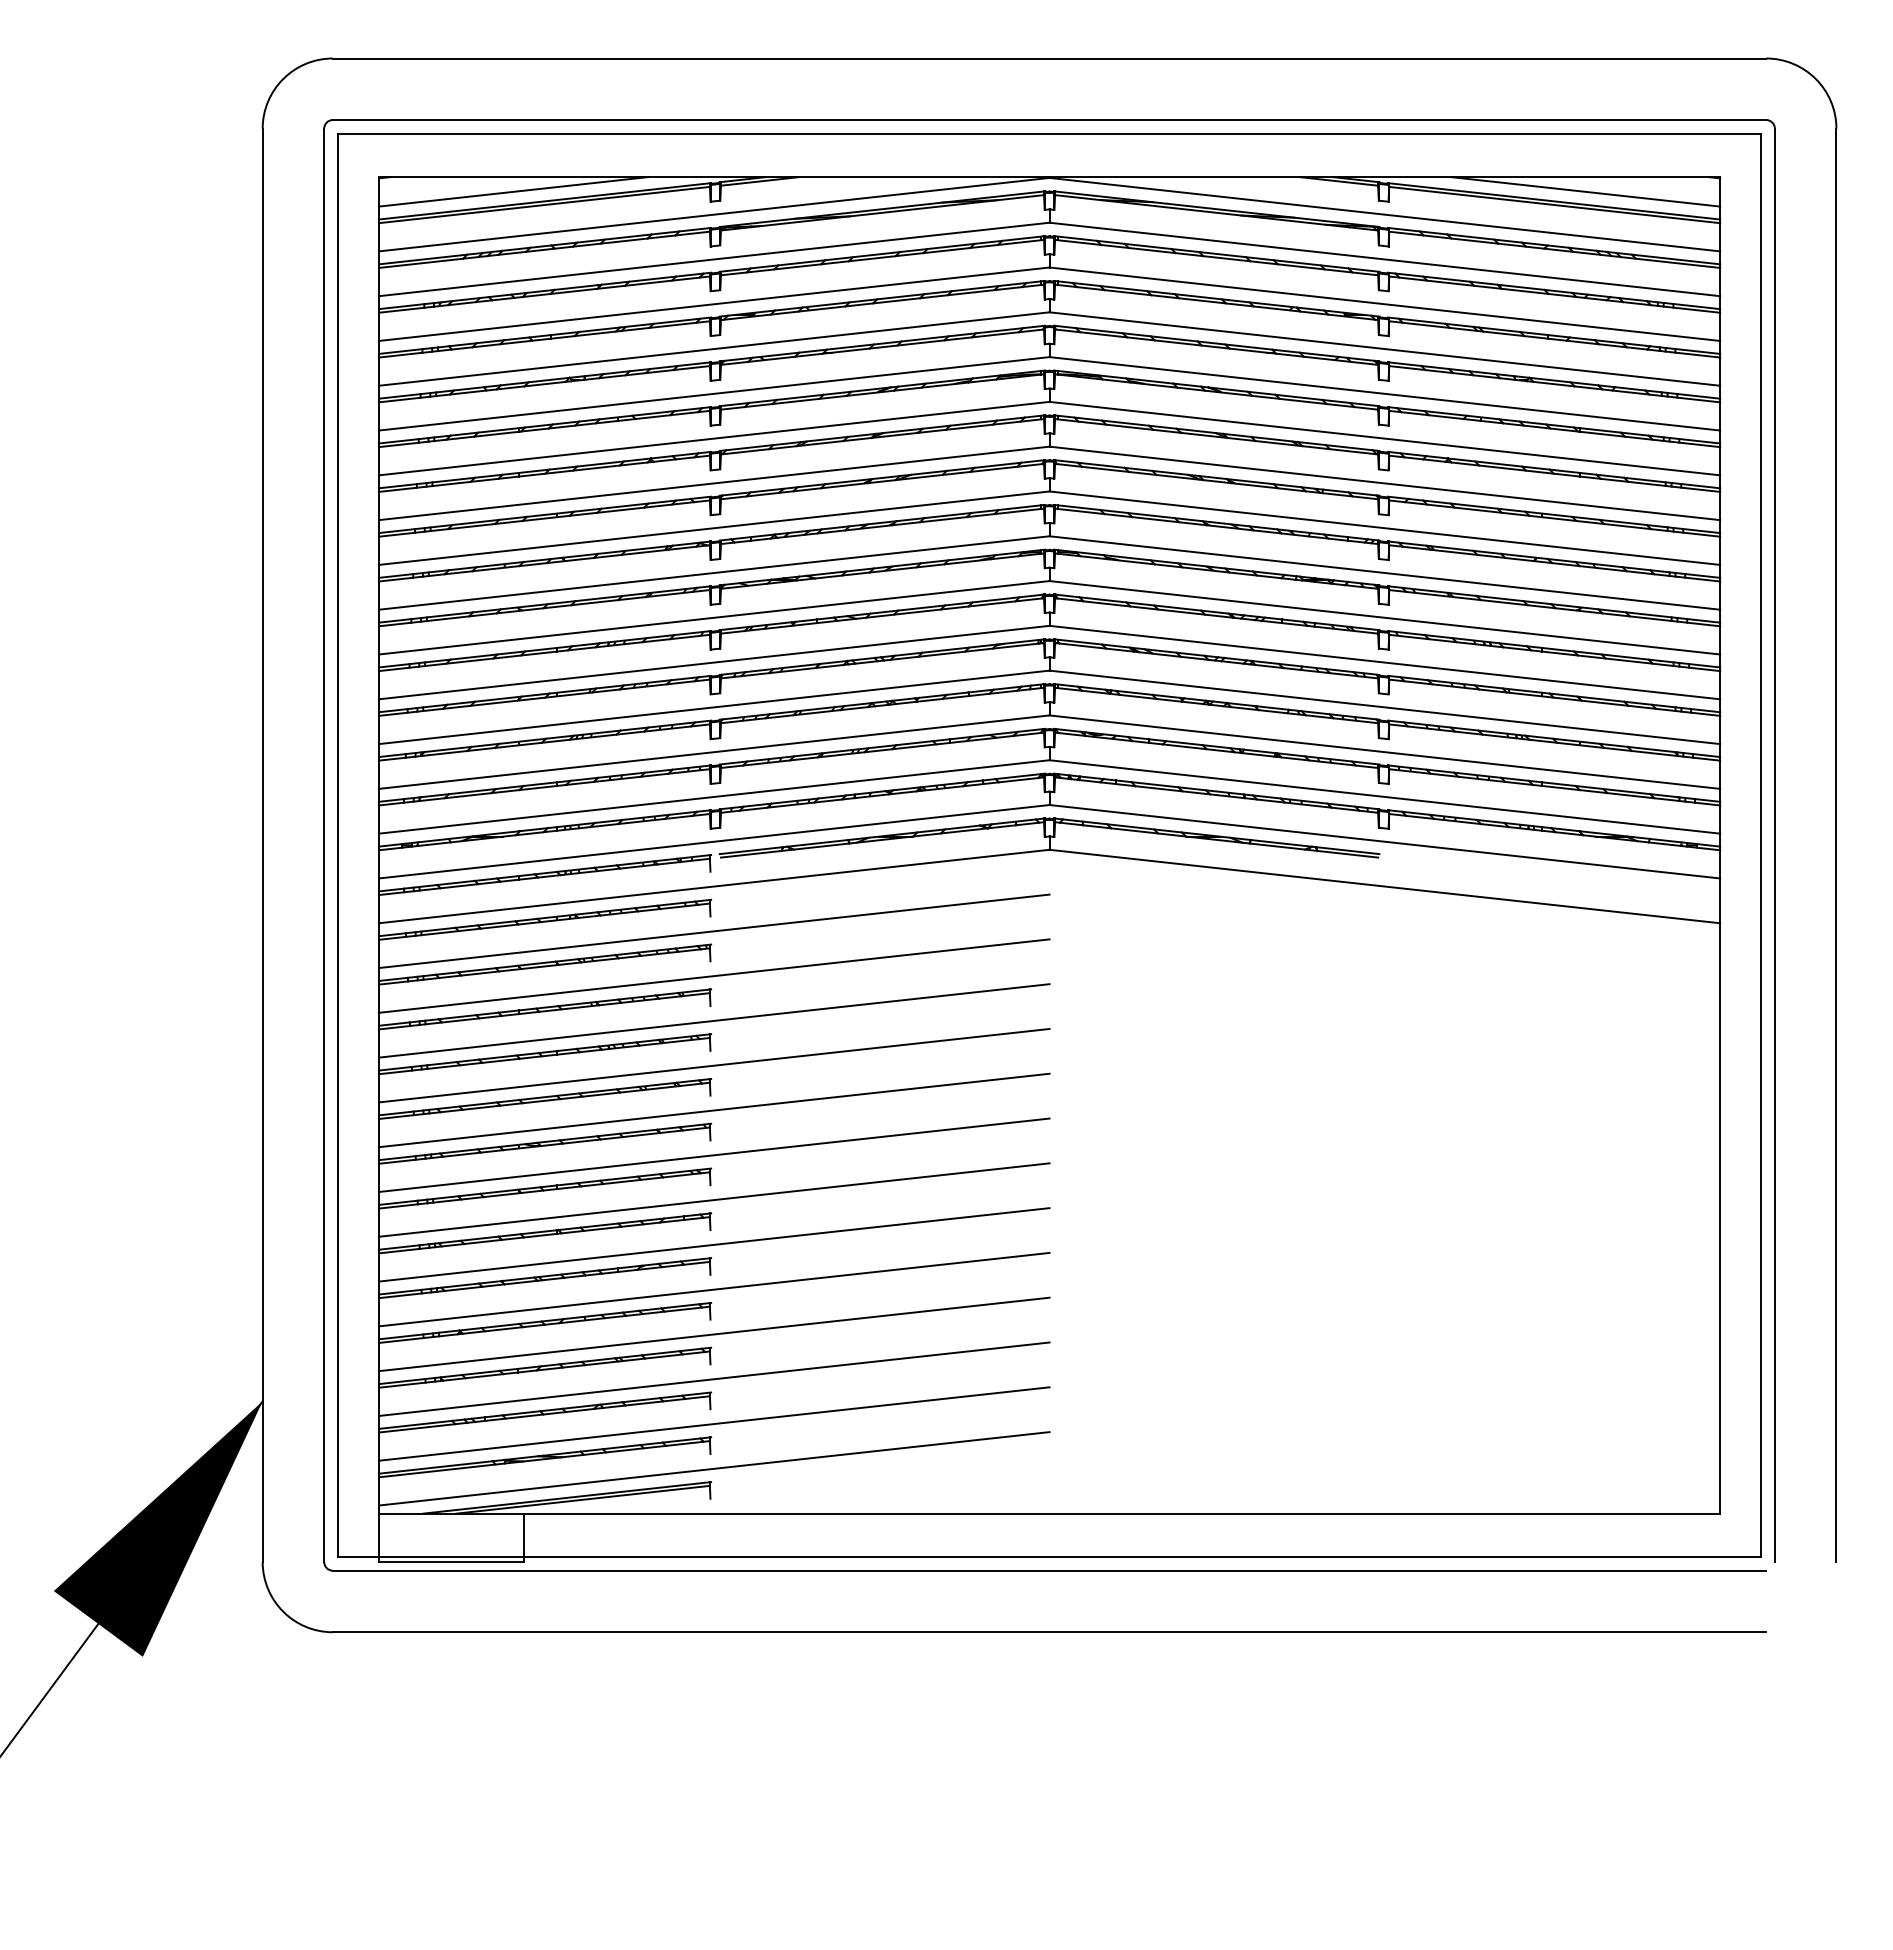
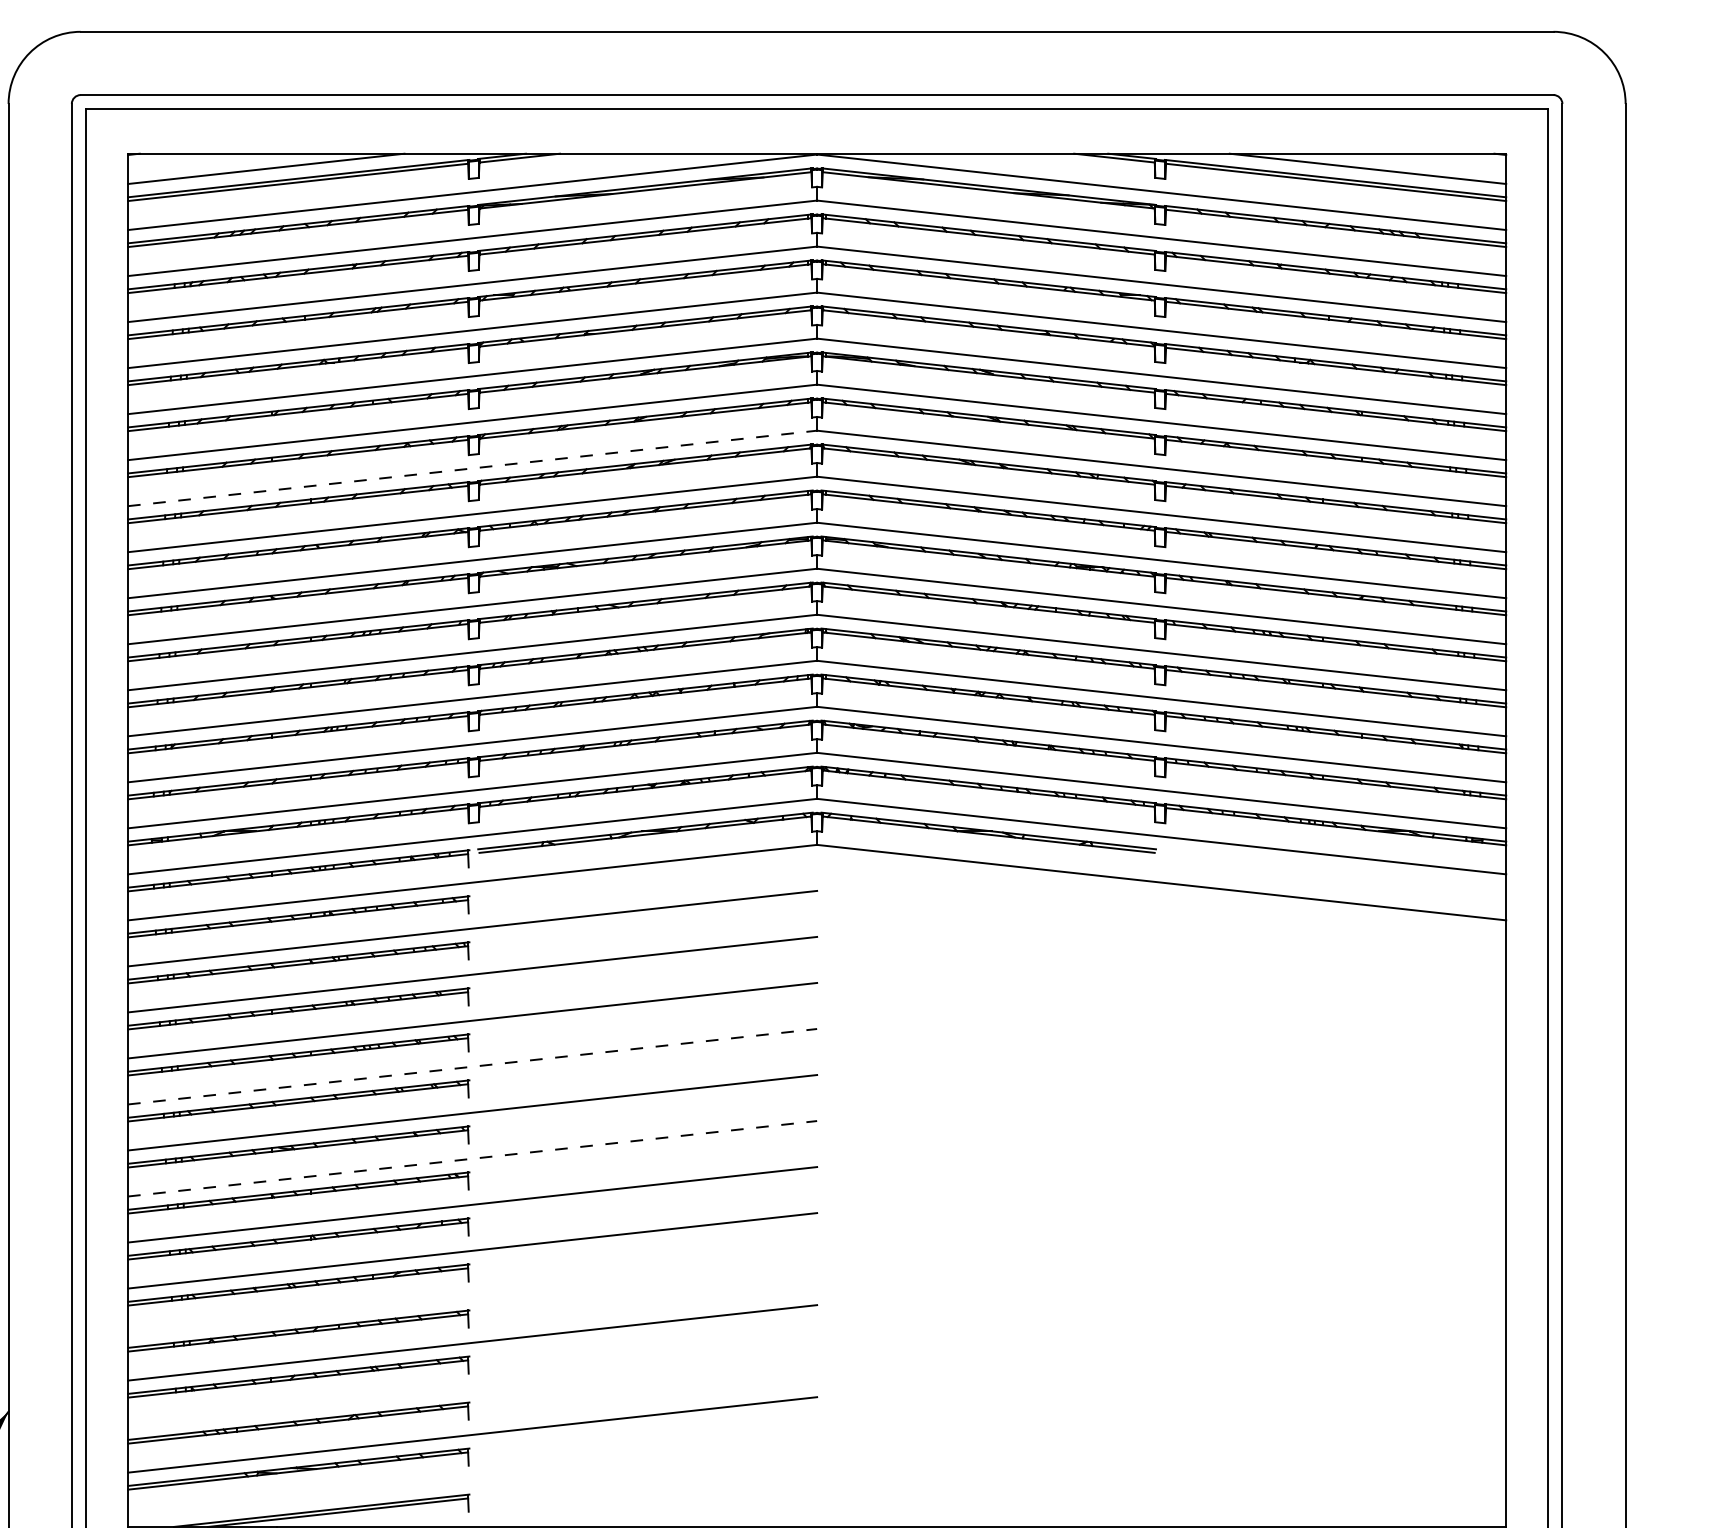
line: (714, 483) -> (472, 468), solid -> dashed
line: (714, 1065) -> (472, 1066), solid -> dashed
line: (714, 1155) -> (472, 1159), solid -> dashed
line: (713, 1289) -> (471, 1296), removed
line: (713, 1378) -> (471, 1388), removed
line: (713, 1468) -> (471, 1480), removed

